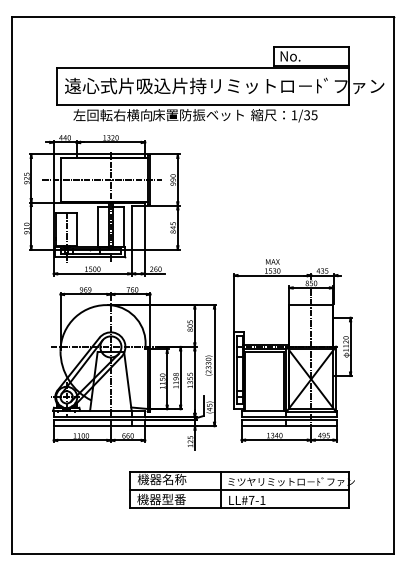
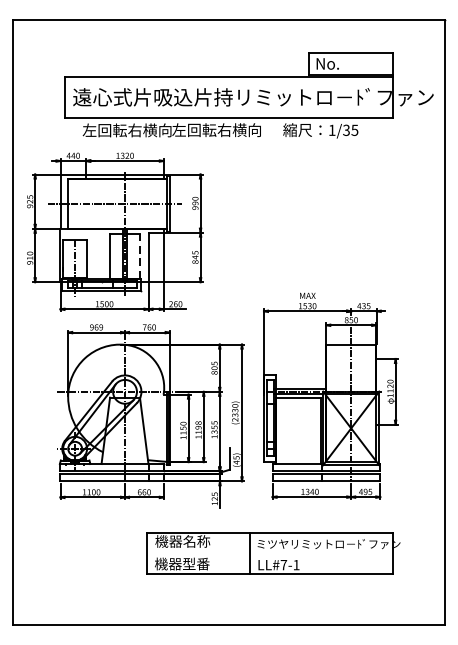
text: (197, 115) -> (222, 130), 床置防振ベット -> 左回転右横向
line: (124, 226) -> (140, 255), solid -> dashed
line: (239, 489) -> (270, 552), removed

